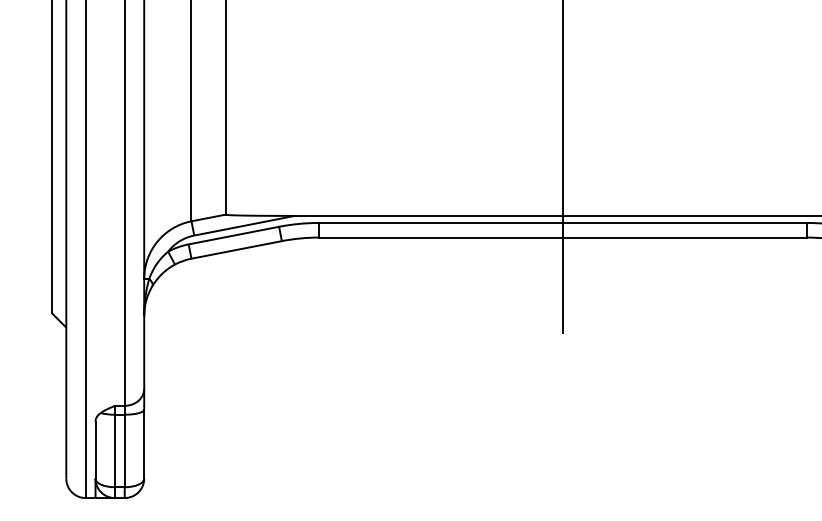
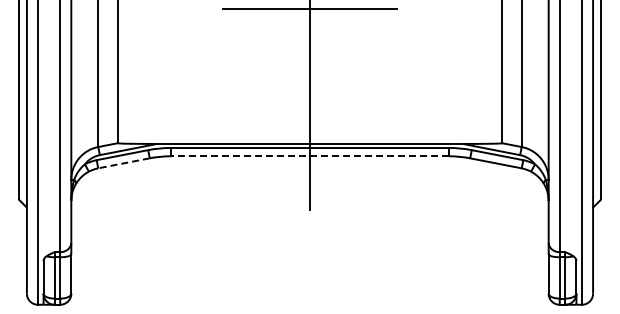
line: (562, 237) -> (309, 156), solid -> dashed
line: (235, 250) -> (123, 163), solid -> dashed

